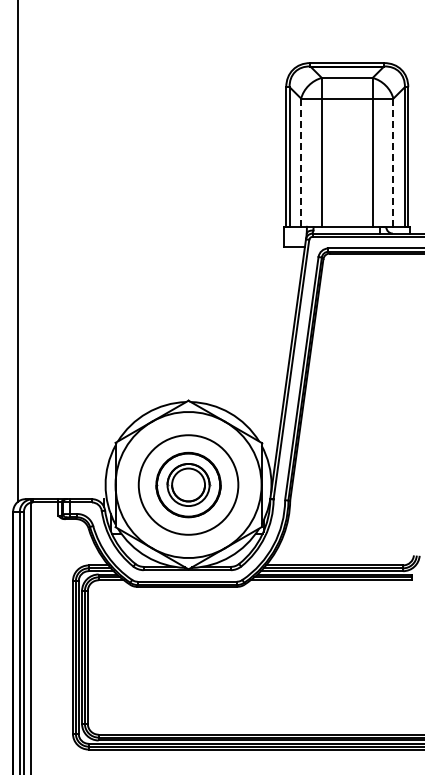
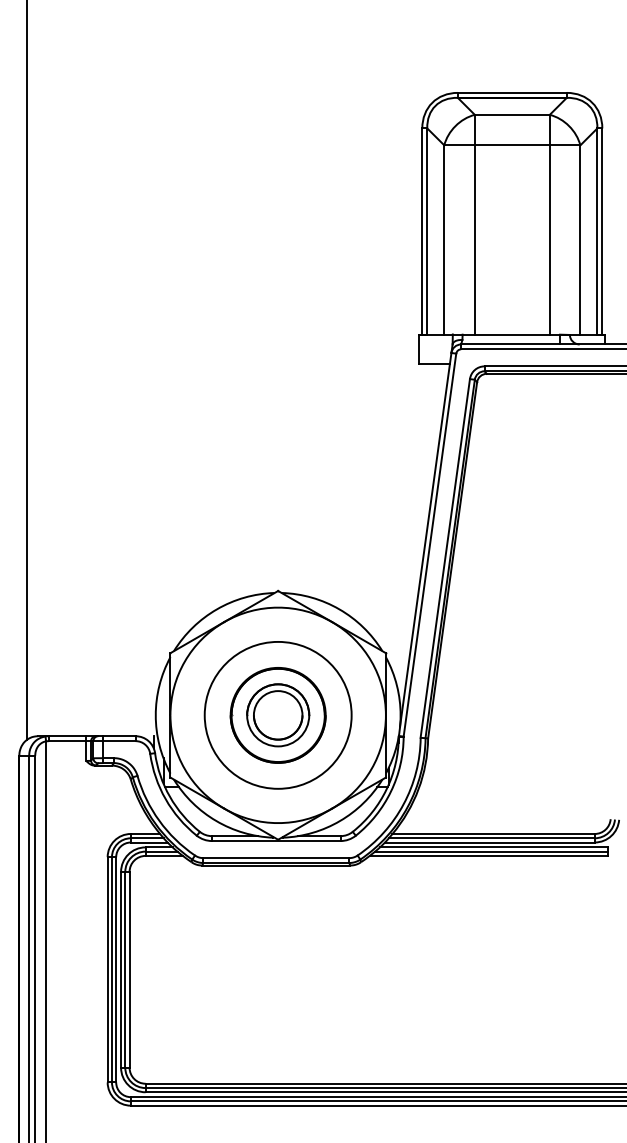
line: (301, 162) -> (444, 239), dashed -> solid
line: (393, 163) -> (580, 241), dashed -> solid

